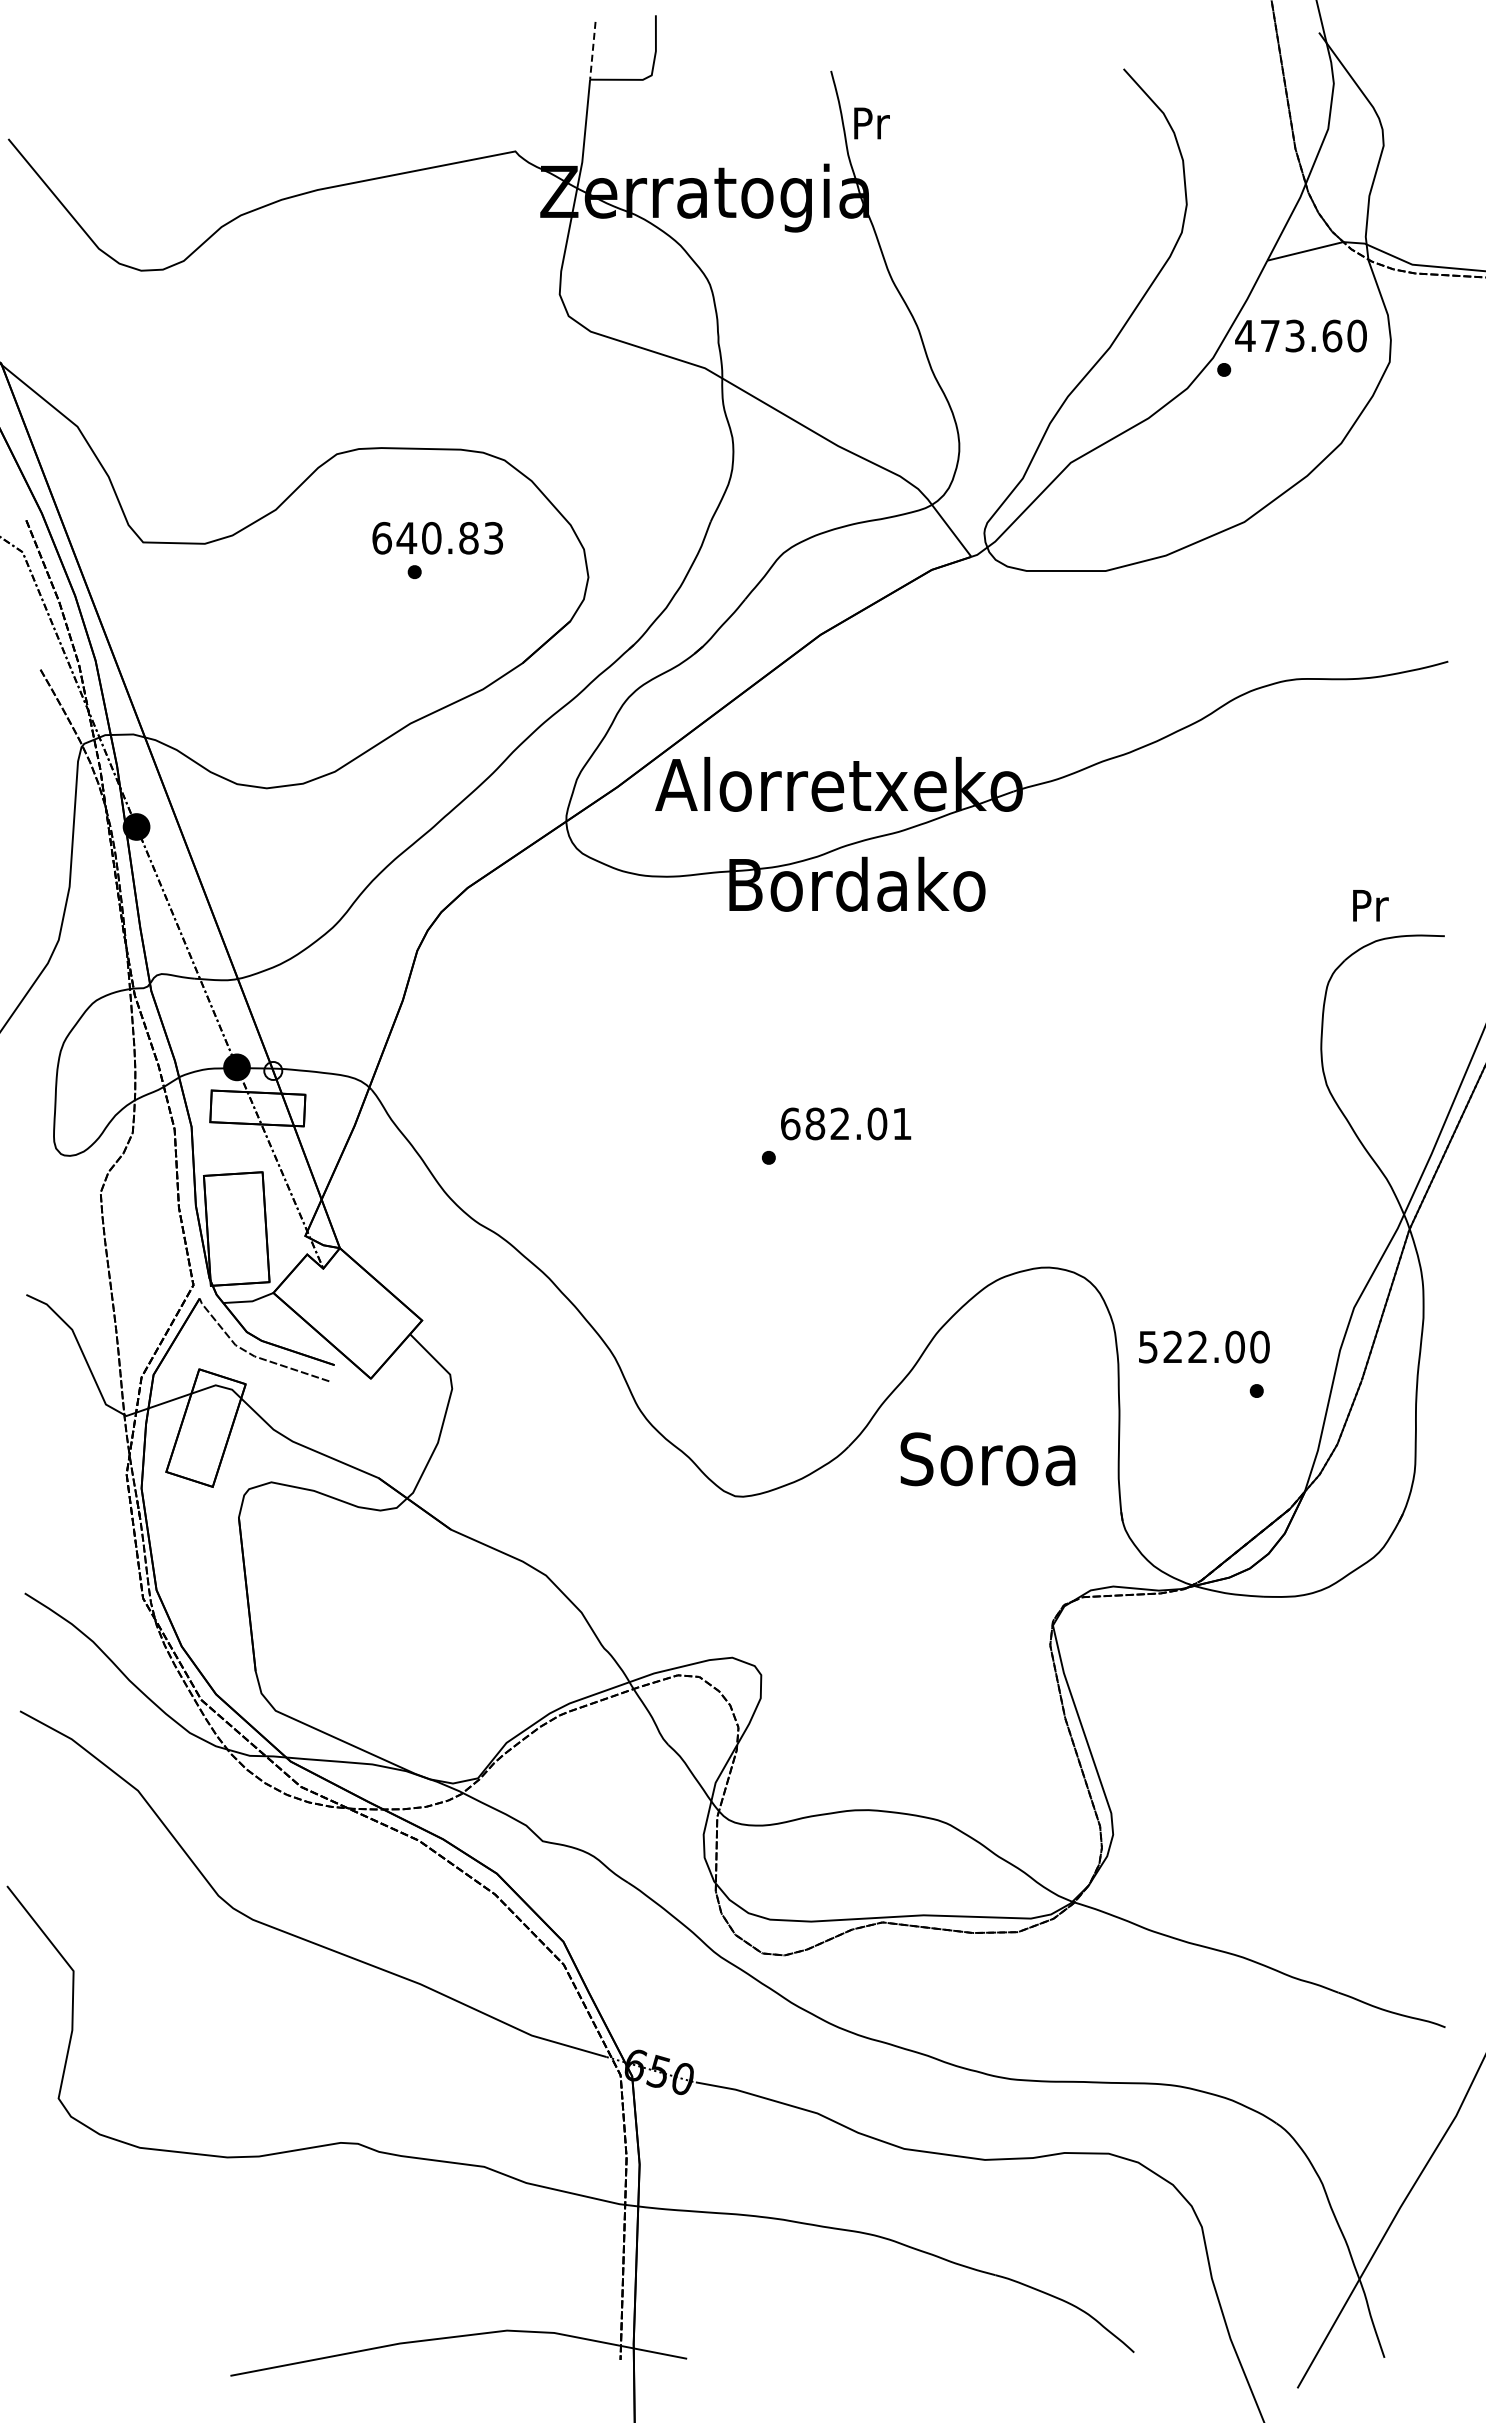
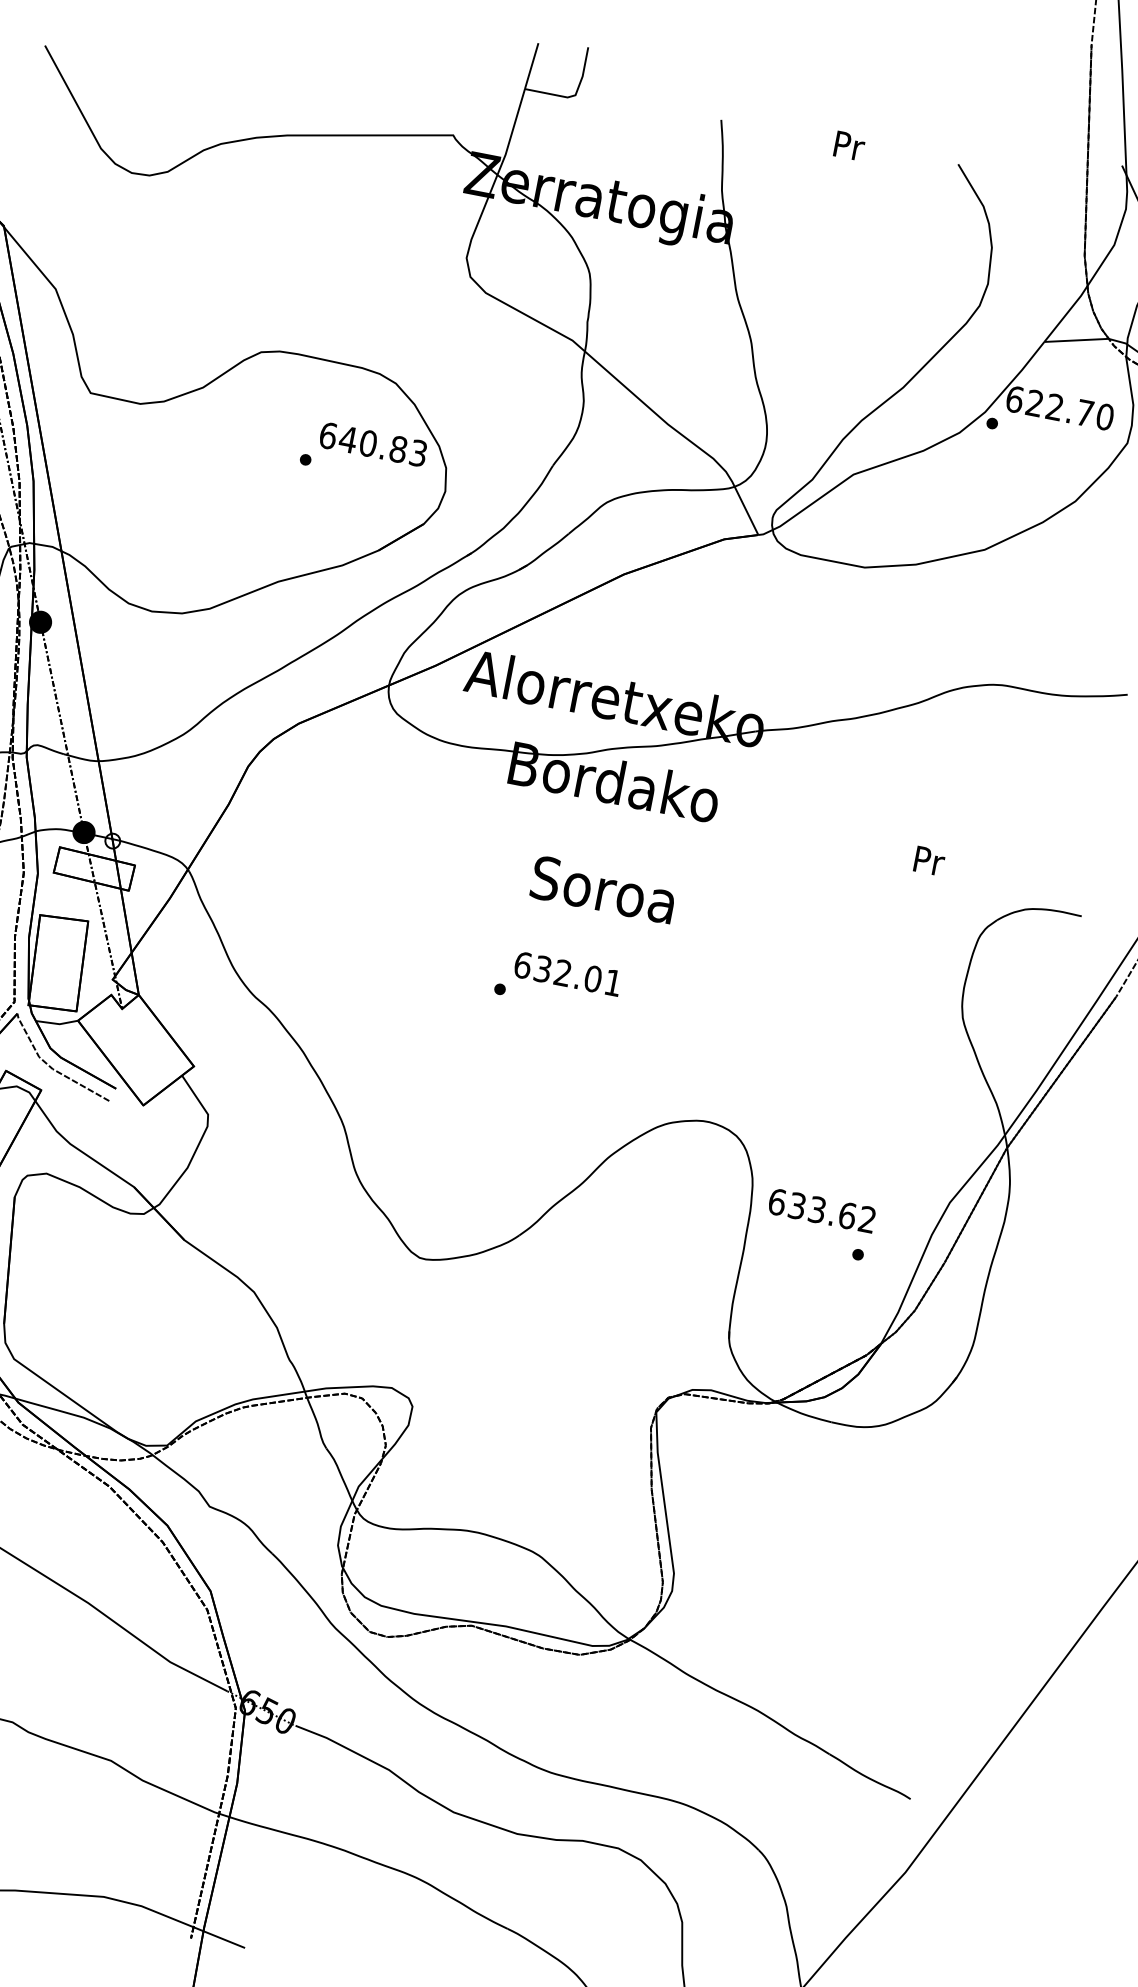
line: (592, 51) -> (531, 66), dashed -> solid
text: (871, 123) -> (849, 146), moved
text: (1288, 335) -> (1049, 405), 473.60 -> 622.70
text: (437, 538) -> (373, 444), moved
text: (1370, 905) -> (929, 860), moved
text: (815, 1123) -> (543, 968), 682.01 -> 632.01
text: (1203, 1346) -> (821, 1210), 522.00 -> 633.62
text: (987, 1459) -> (603, 889), moved

